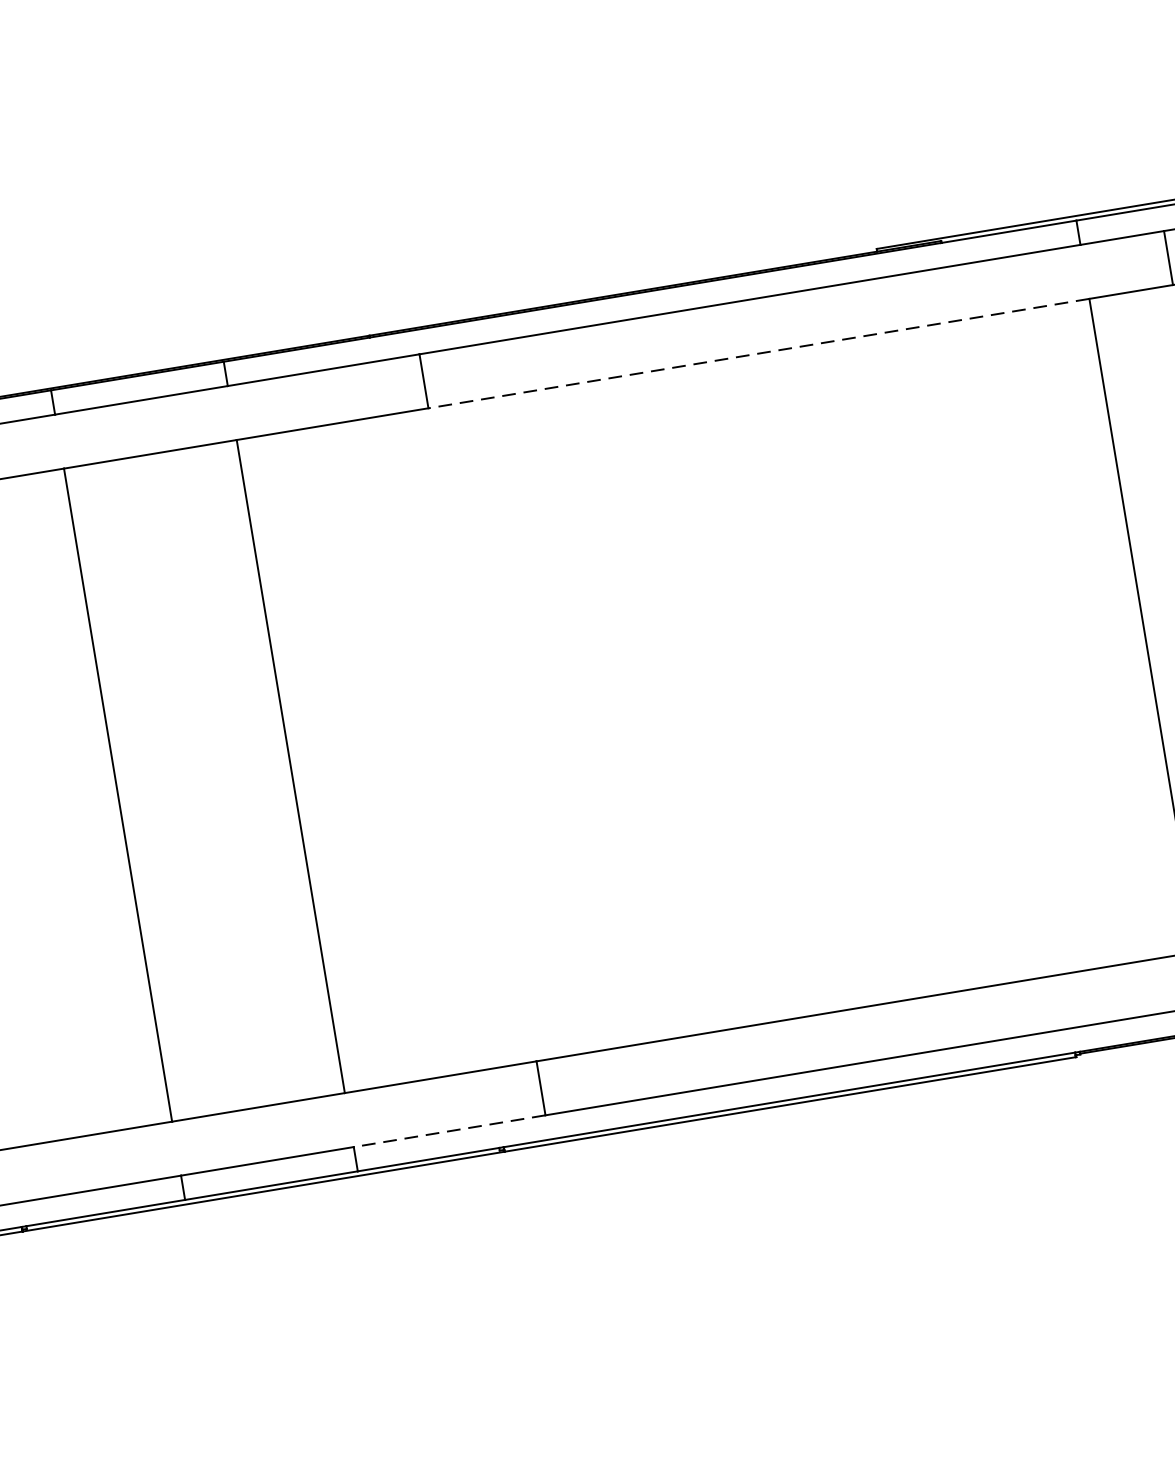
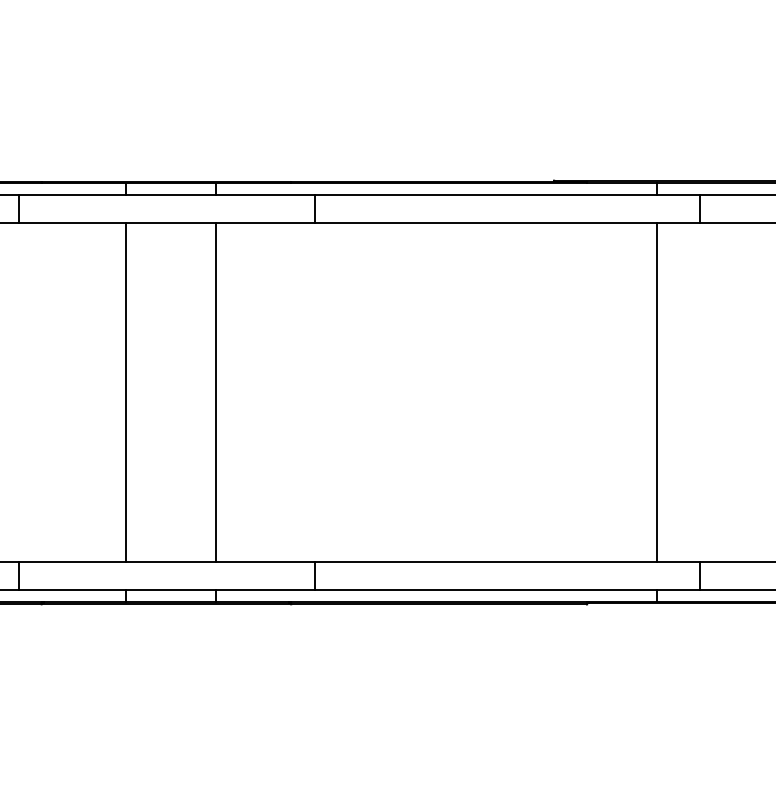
line: (758, 353) -> (485, 223), dashed -> solid
line: (450, 1131) -> (265, 589), dashed -> solid

